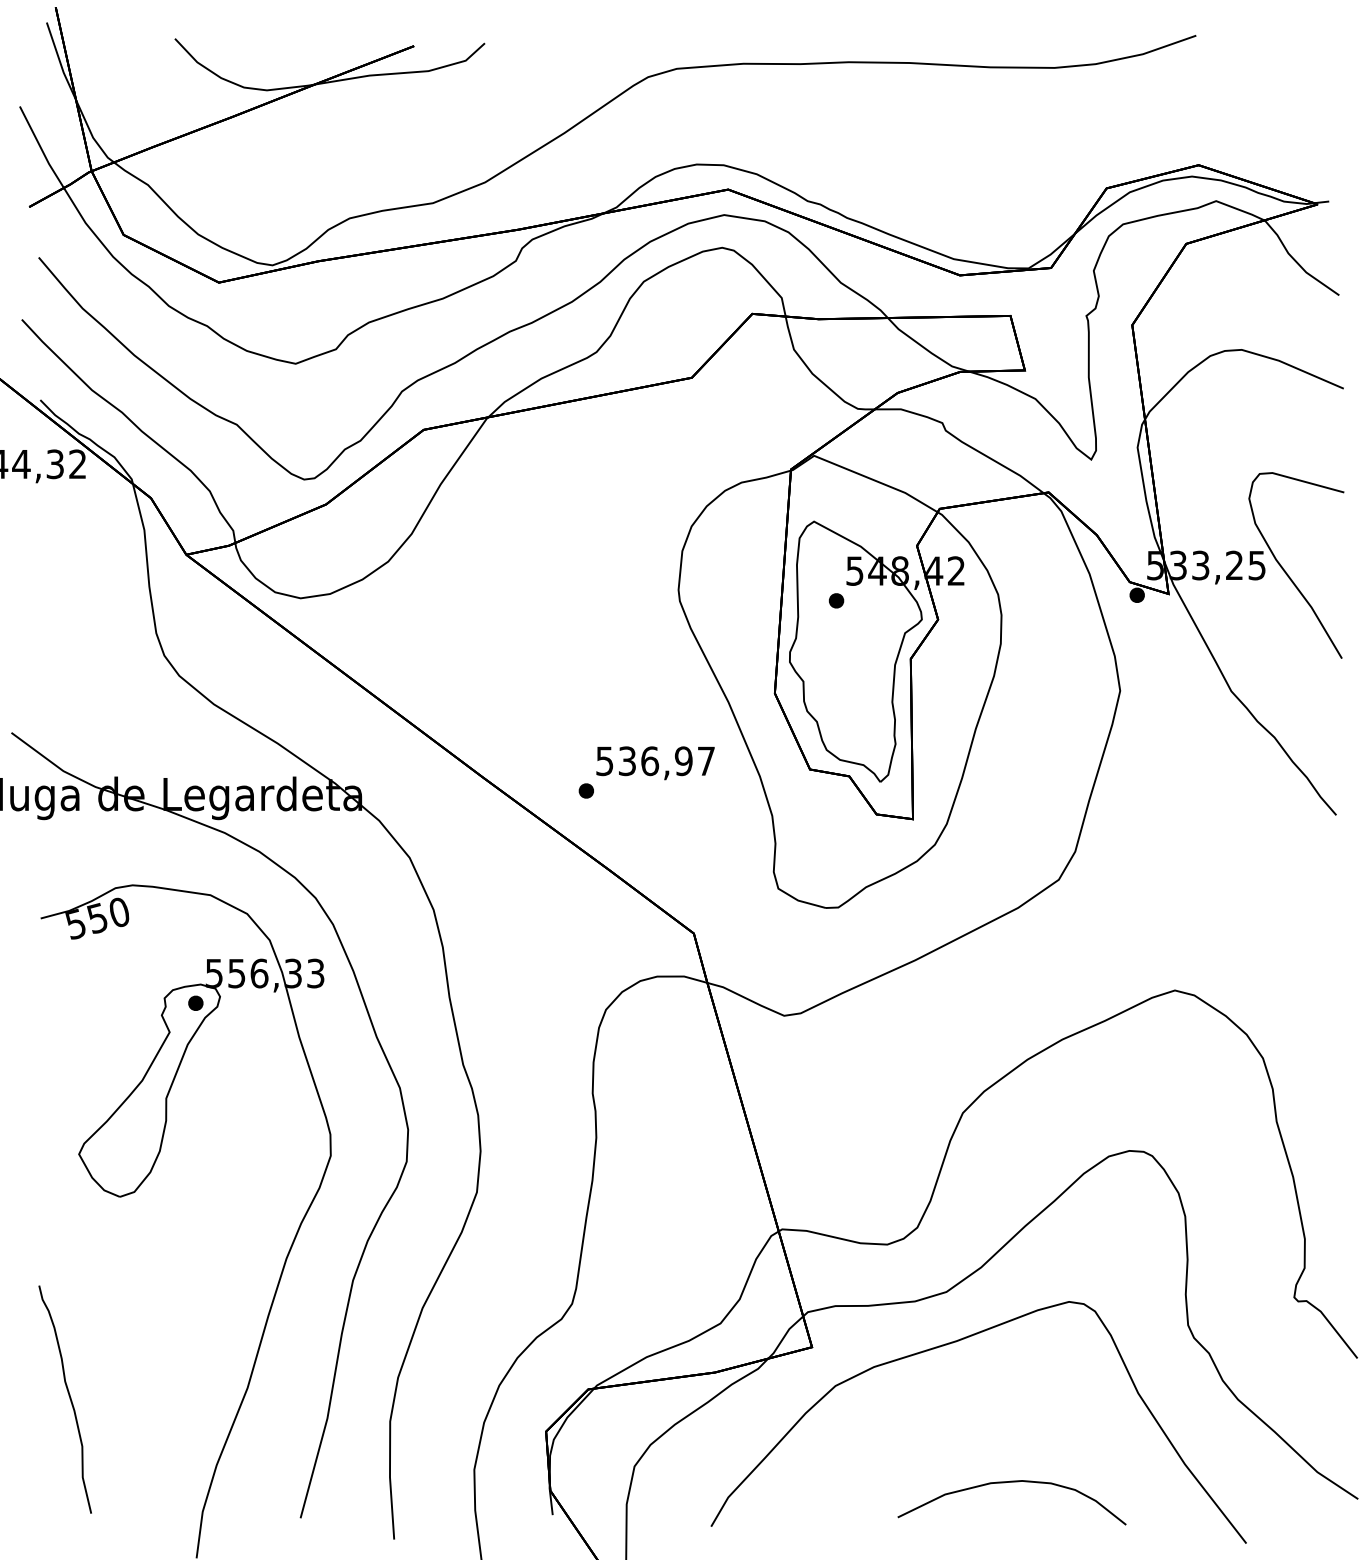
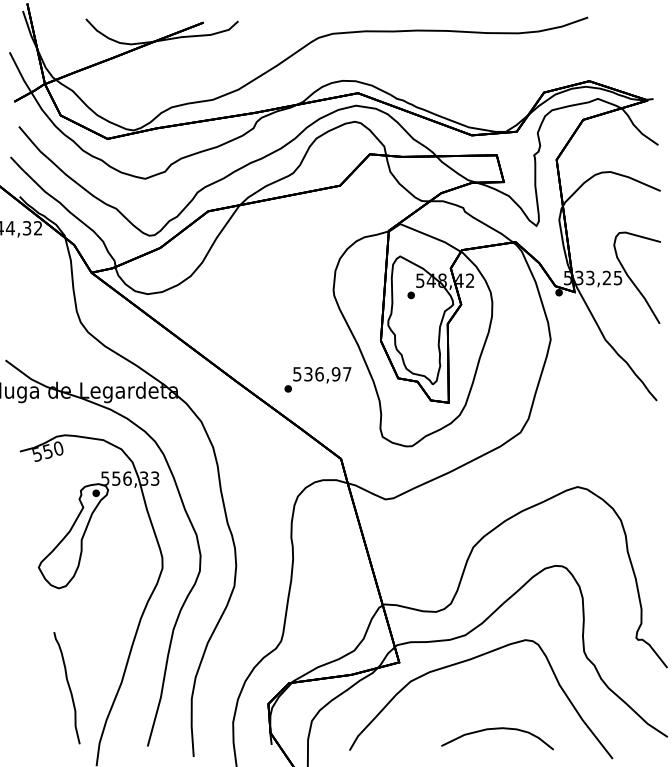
curve: (68, 1400) -> (68, 688), moved

